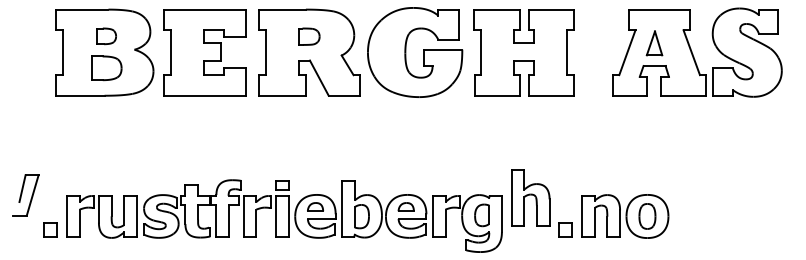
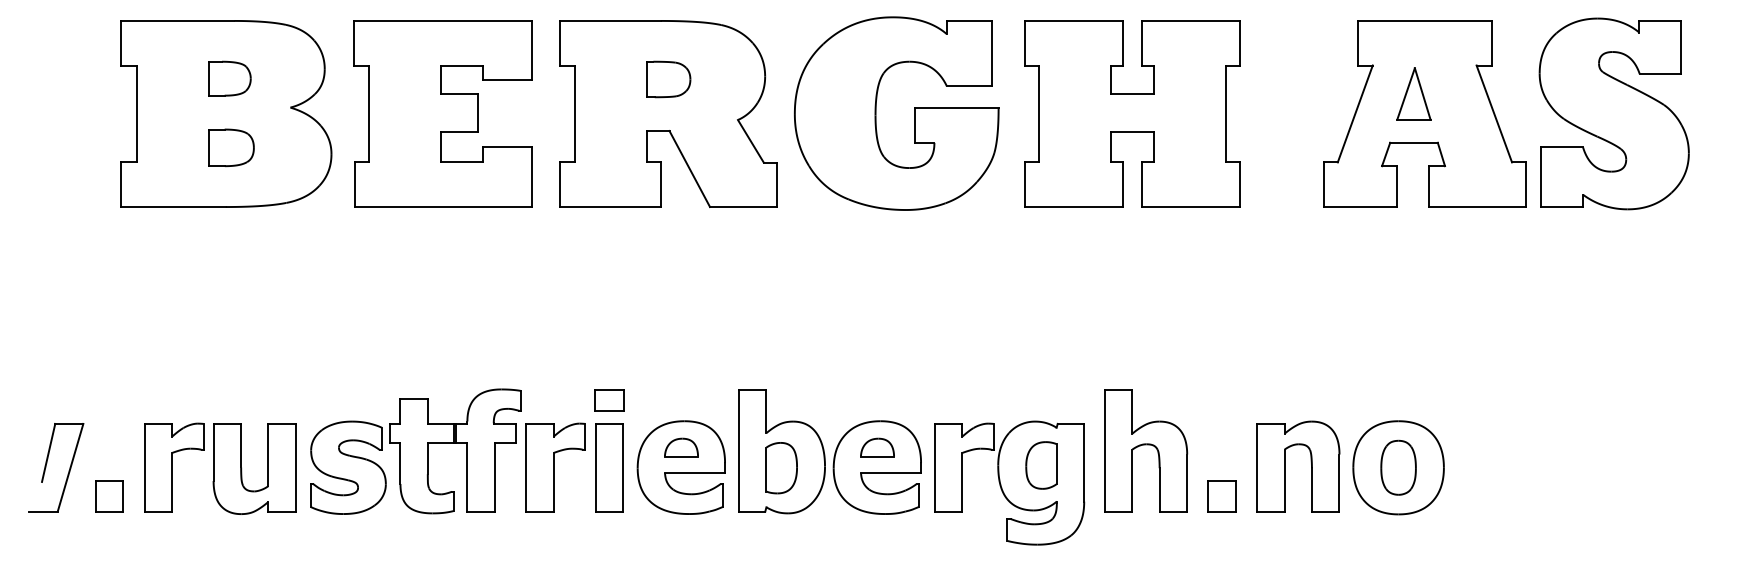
part: (107, 68) -> (232, 148), size x0.71
part: (25, 195) -> (54, 467), moved
part: (530, 197) -> (1145, 450), moved

